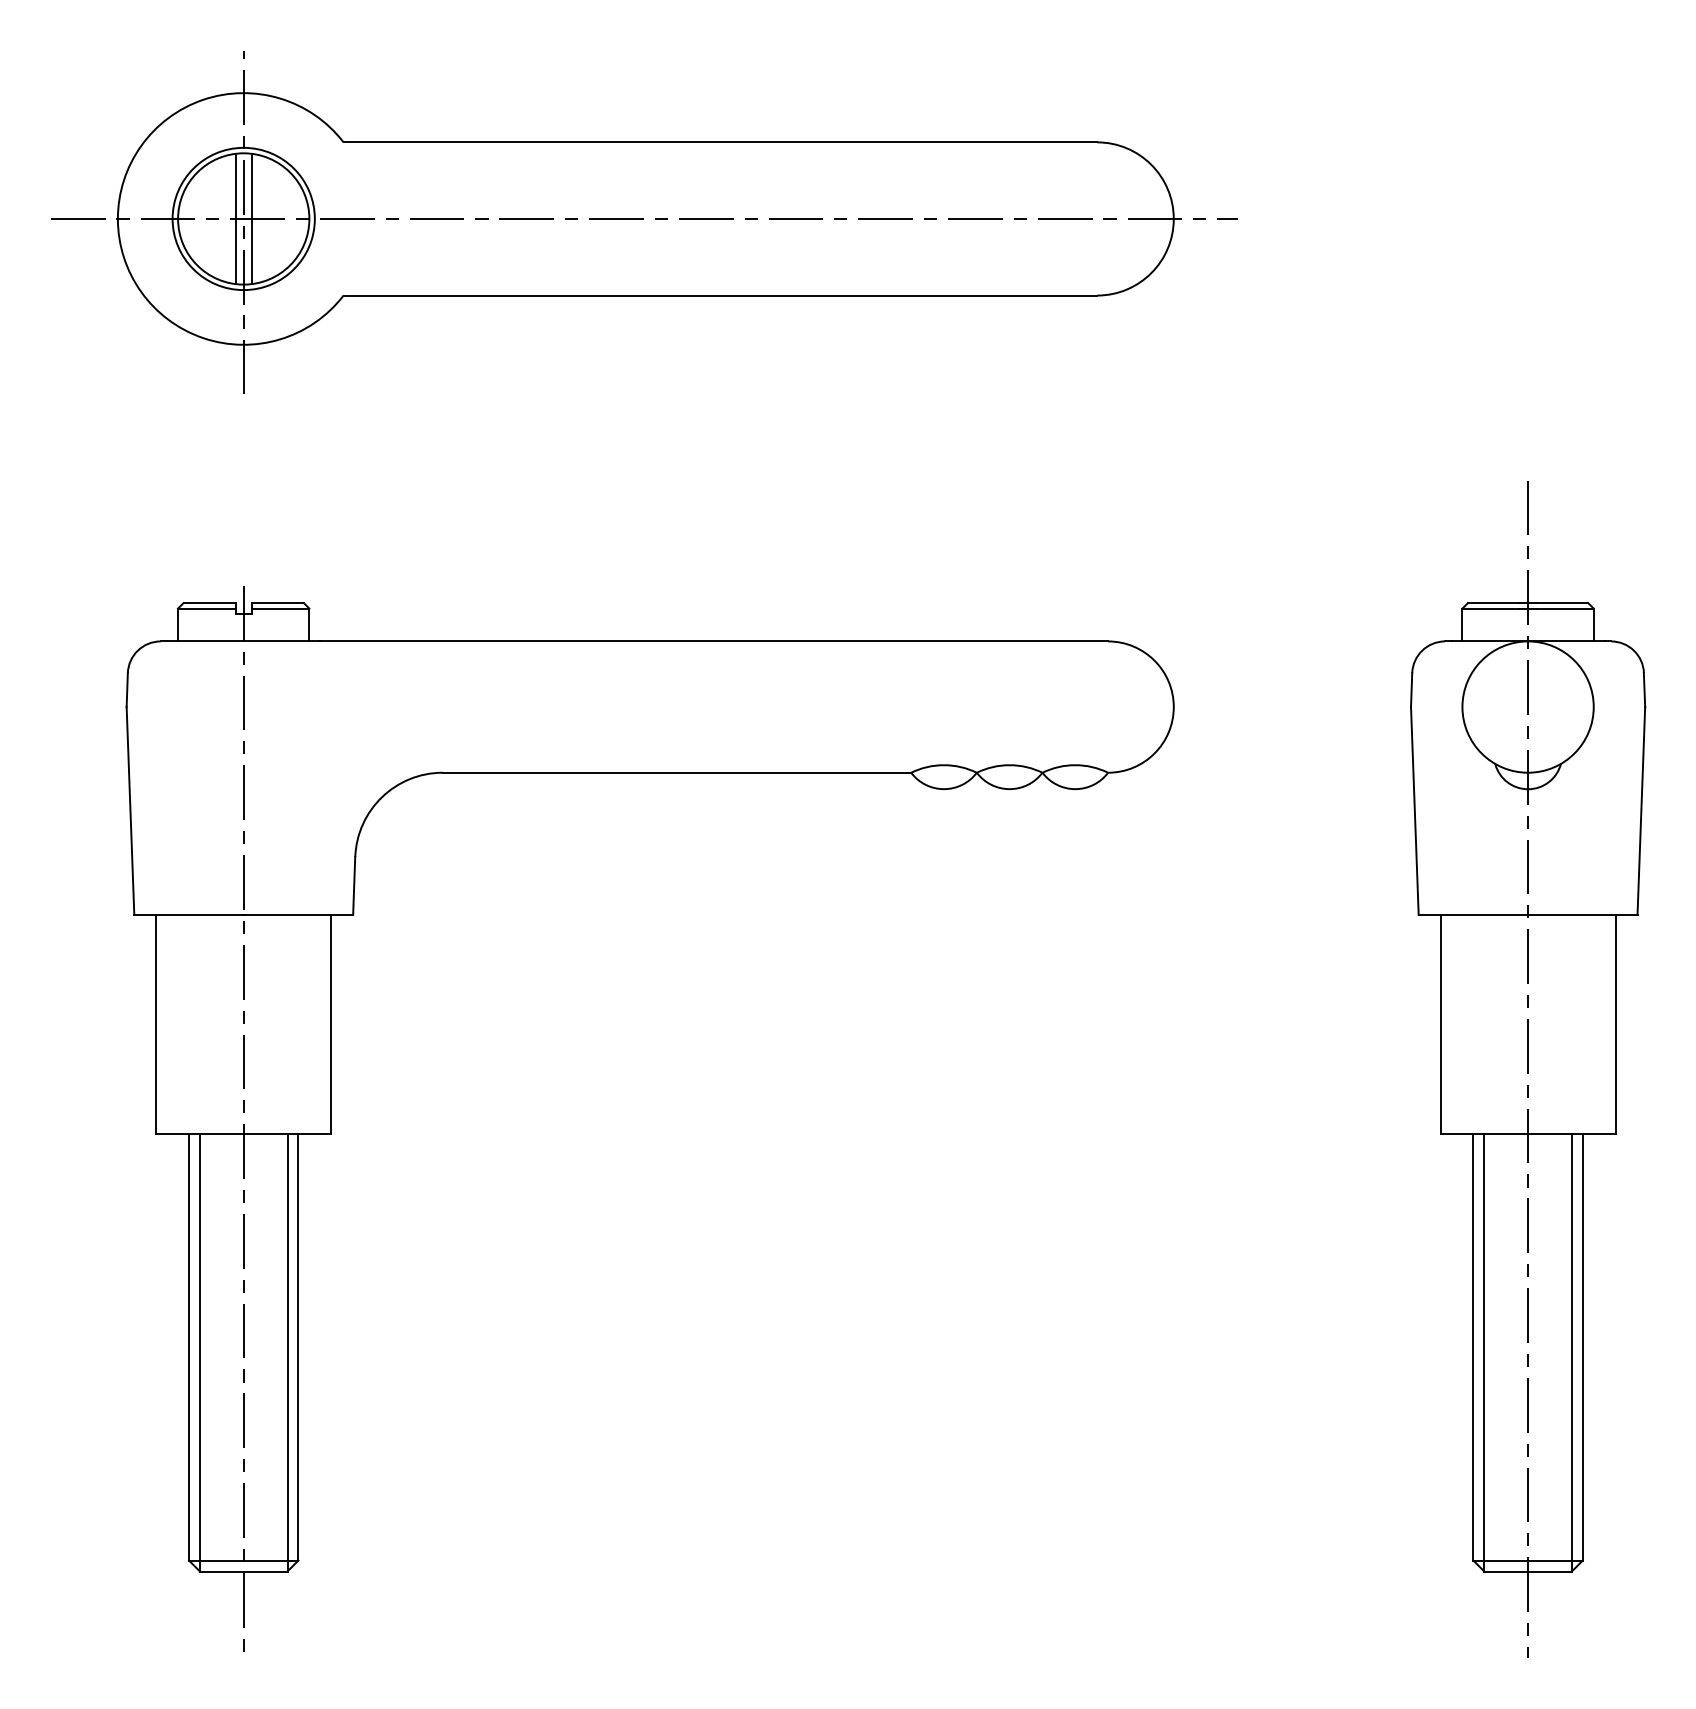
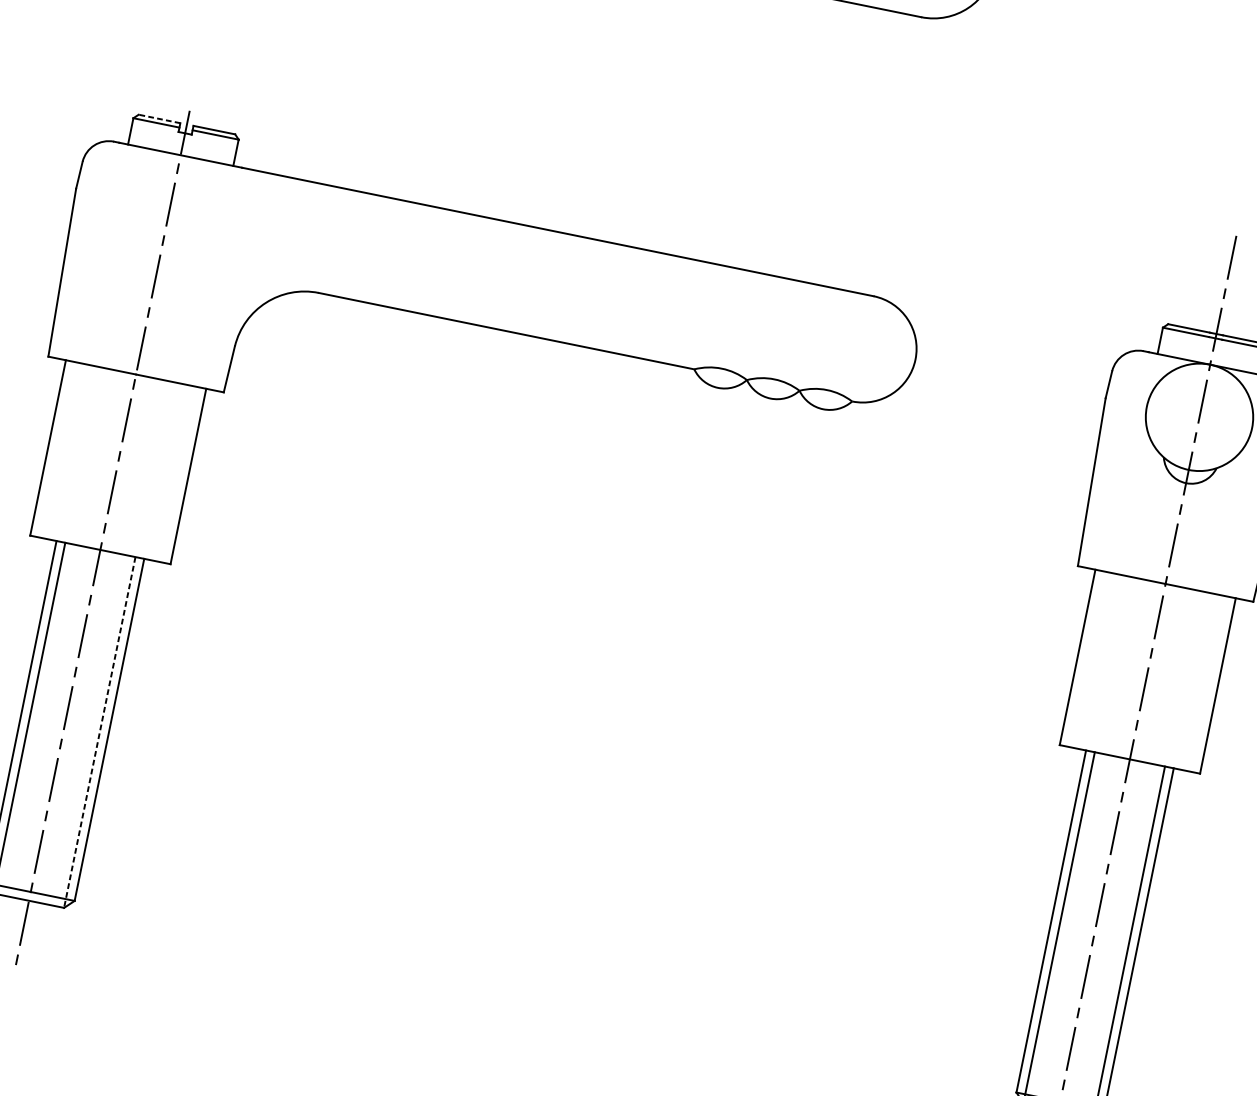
line: (209, 603) -> (159, 119), solid -> dashed
line: (287, 1352) -> (99, 732), solid -> dashed

